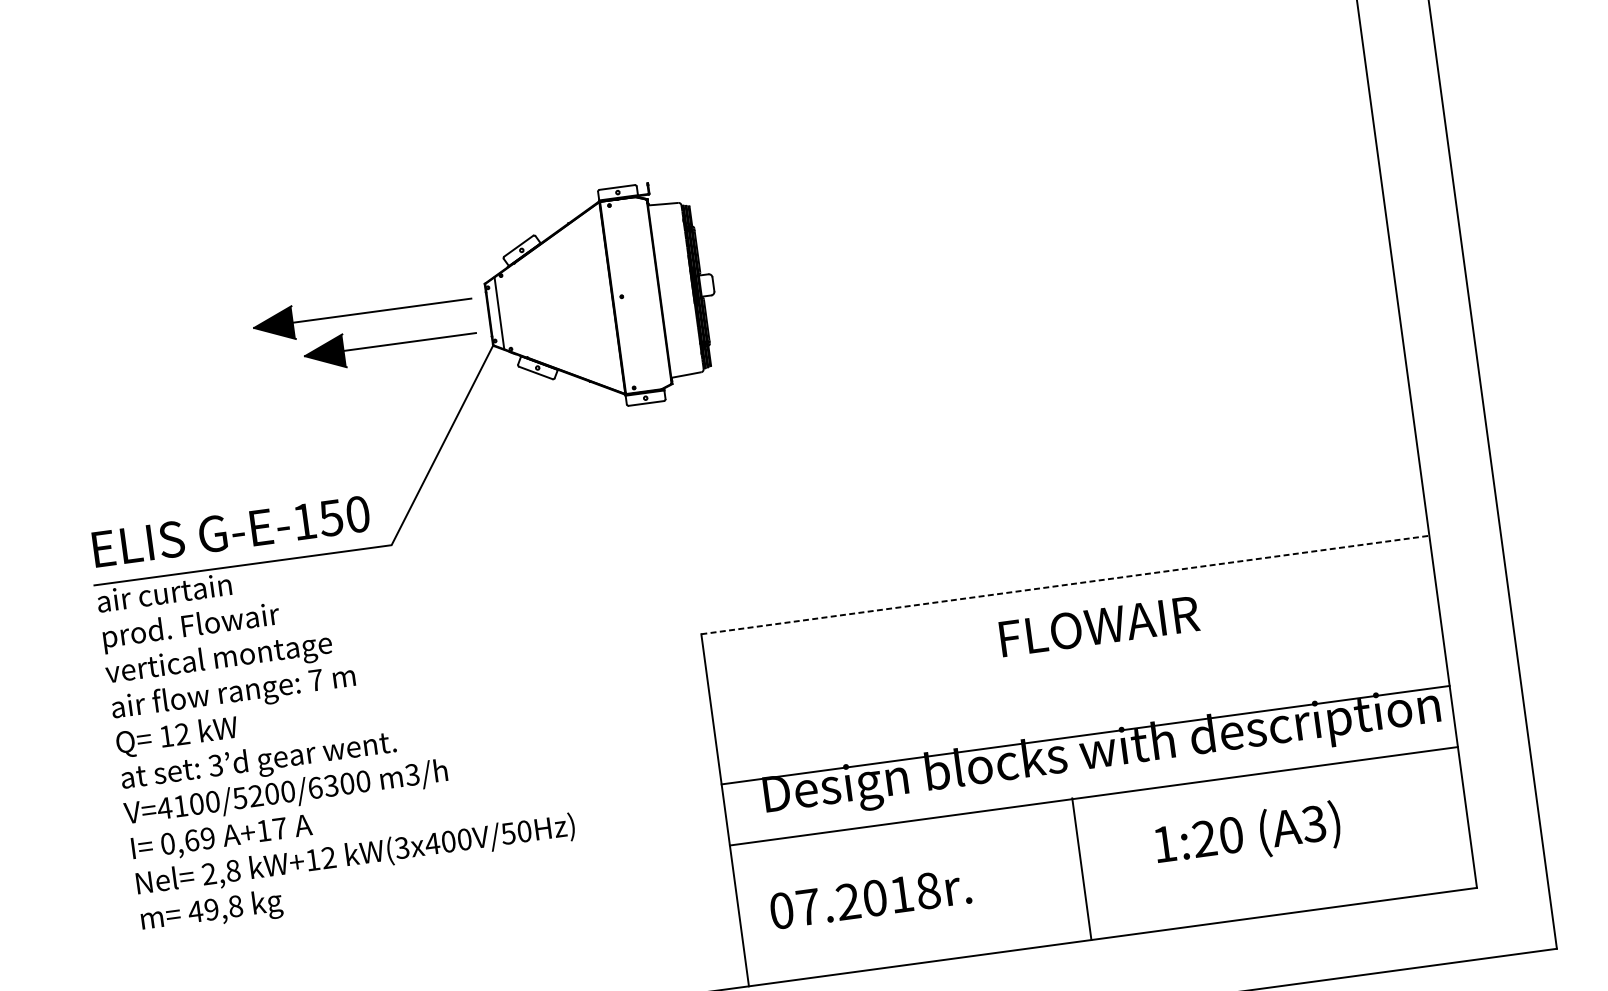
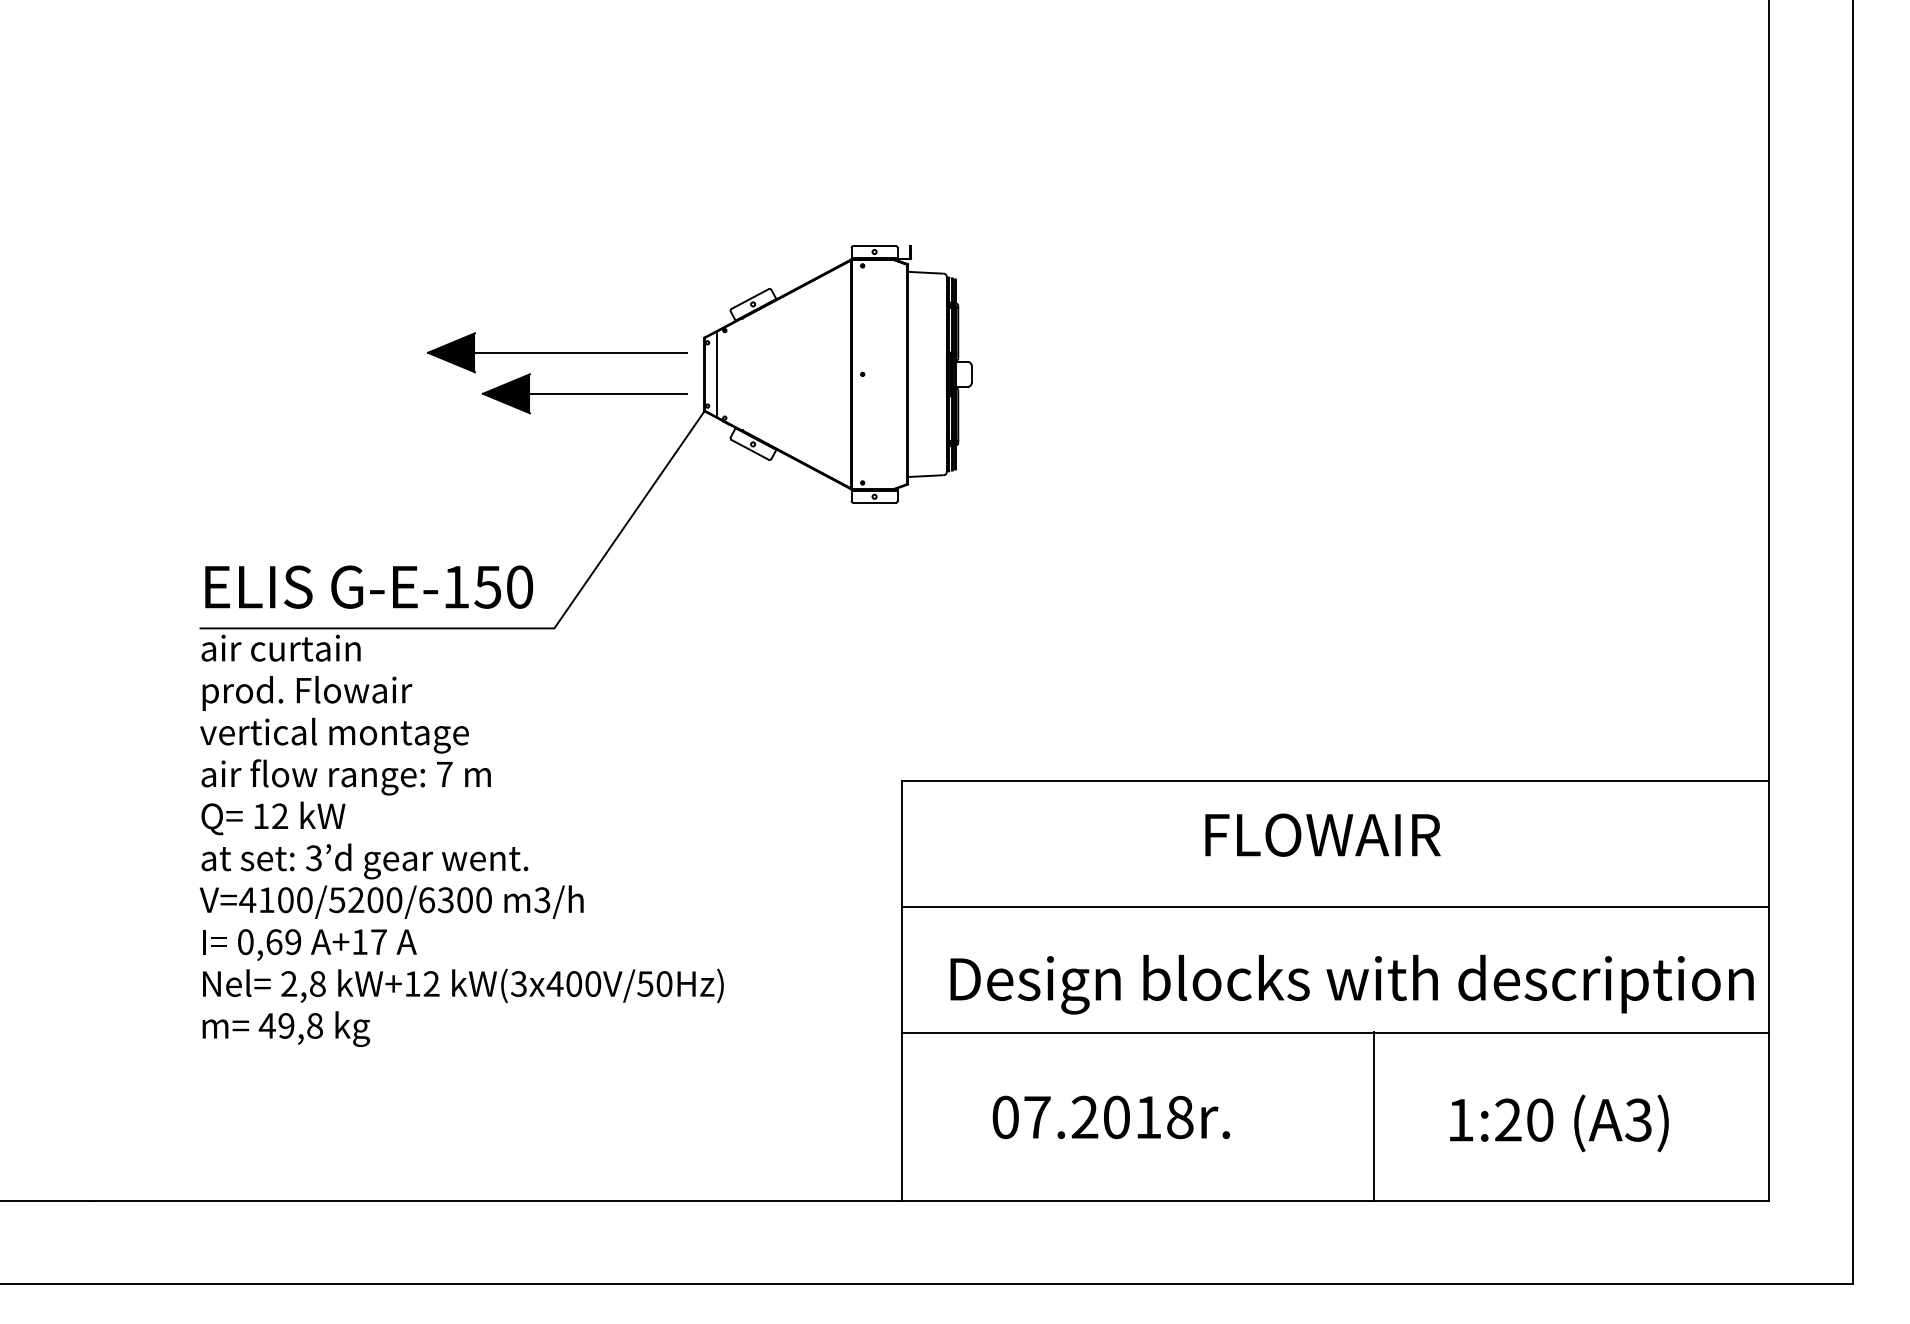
line: (1066, 584) -> (1336, 781), dashed -> solid
text: (1099, 625) -> (1322, 834), moved
line: (1085, 735) -> (1335, 907), moved
text: (1248, 835) -> (1559, 1123), moved
line: (1081, 868) -> (1373, 1115), moved
text: (870, 898) -> (1111, 1117), moved

